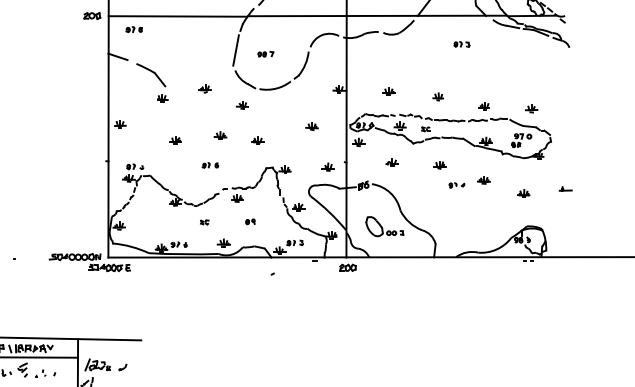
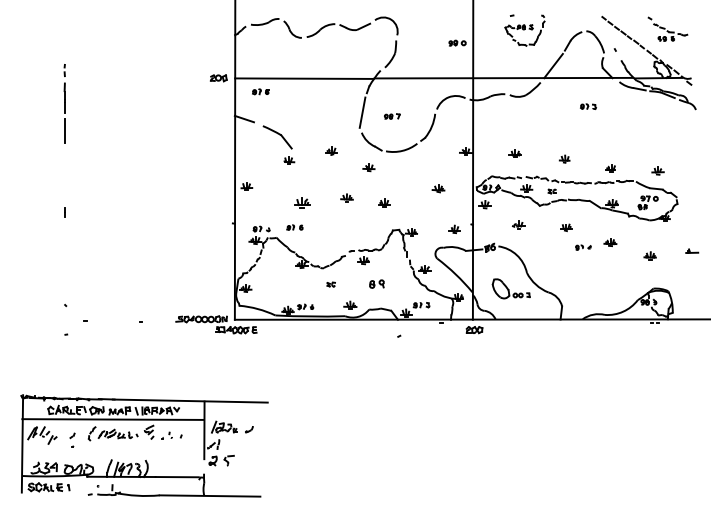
part: (176, 140) -> (302, 202), size x1.4
part: (210, 165) -> (294, 227), moved
part: (250, 221) -> (376, 283), size x1.6

